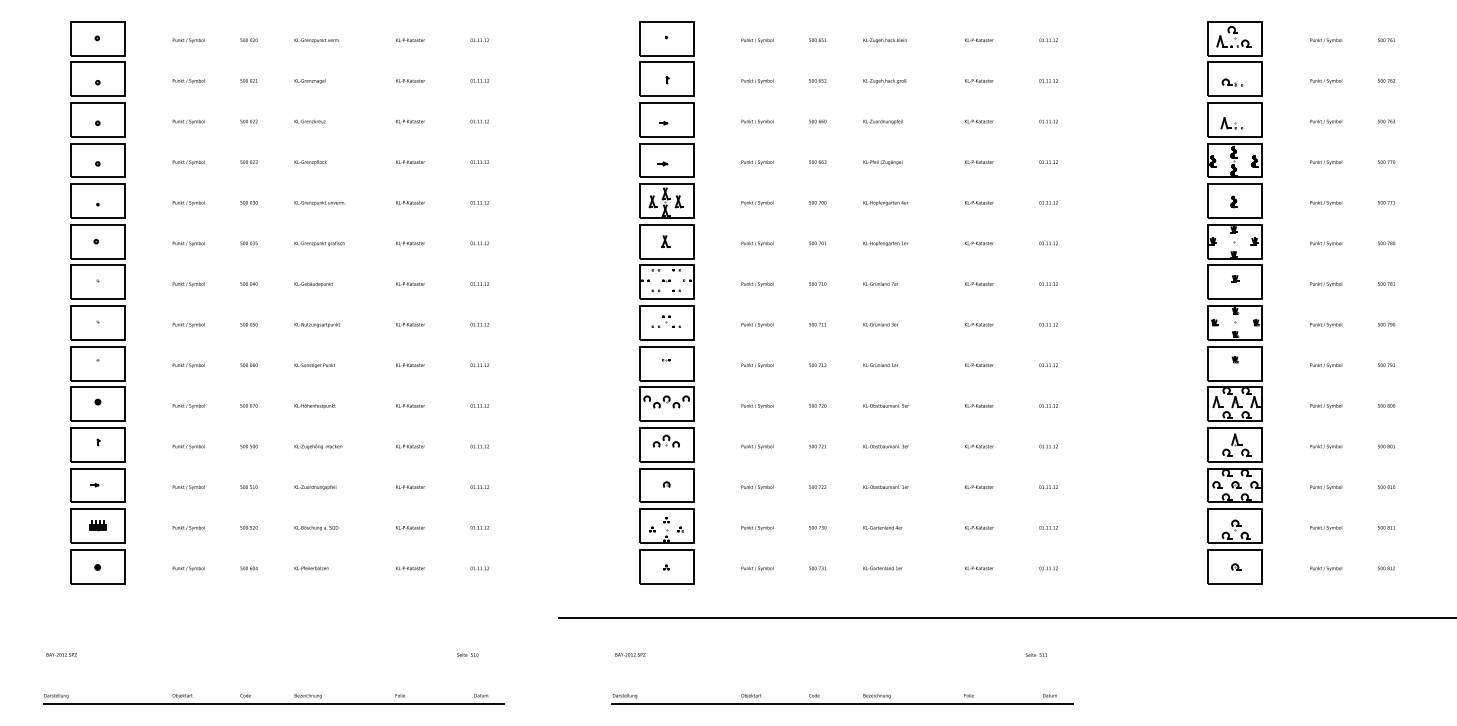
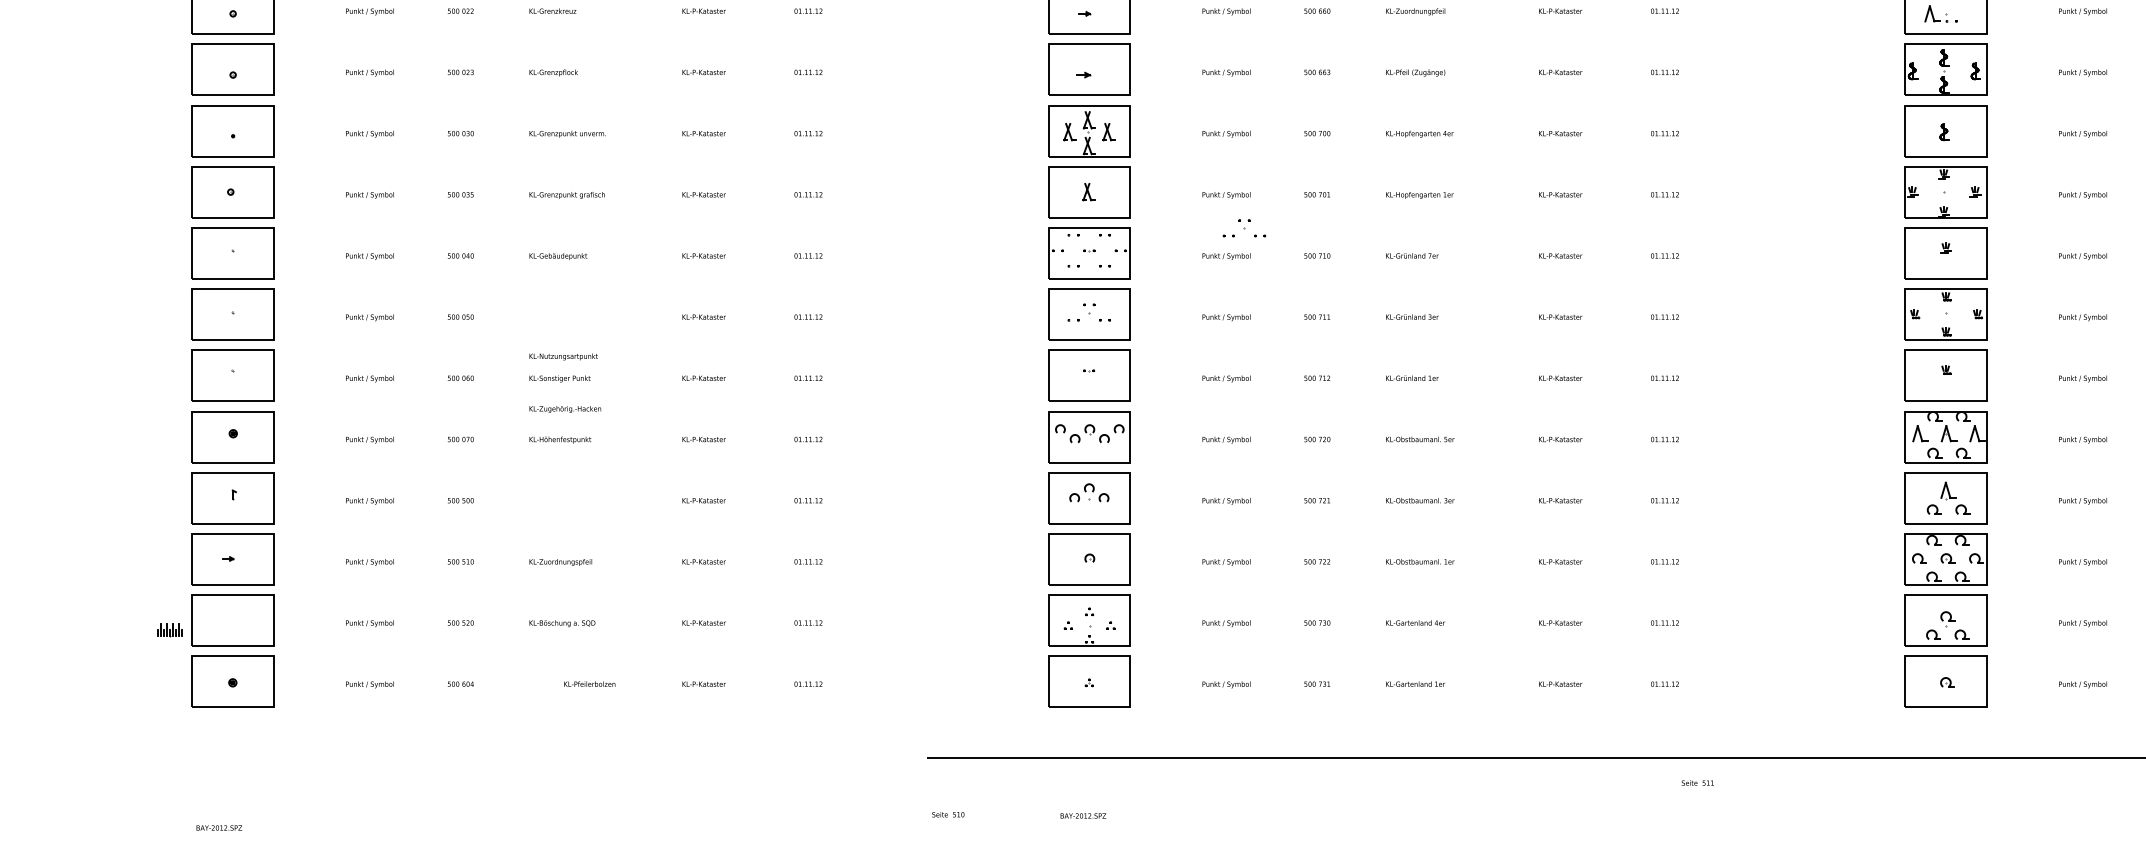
part: (768, 265) -> (1243, 228), added
text: (316, 325) -> (562, 357), moved
text: (318, 446) -> (565, 408), moved
part: (97, 525) -> (169, 630), moved
text: (311, 568) -> (589, 684), moved
text: (61, 654) -> (219, 827), moved
text: (467, 654) -> (947, 813), moved
text: (630, 654) -> (1083, 815), moved
text: (1035, 654) -> (1696, 782), moved

